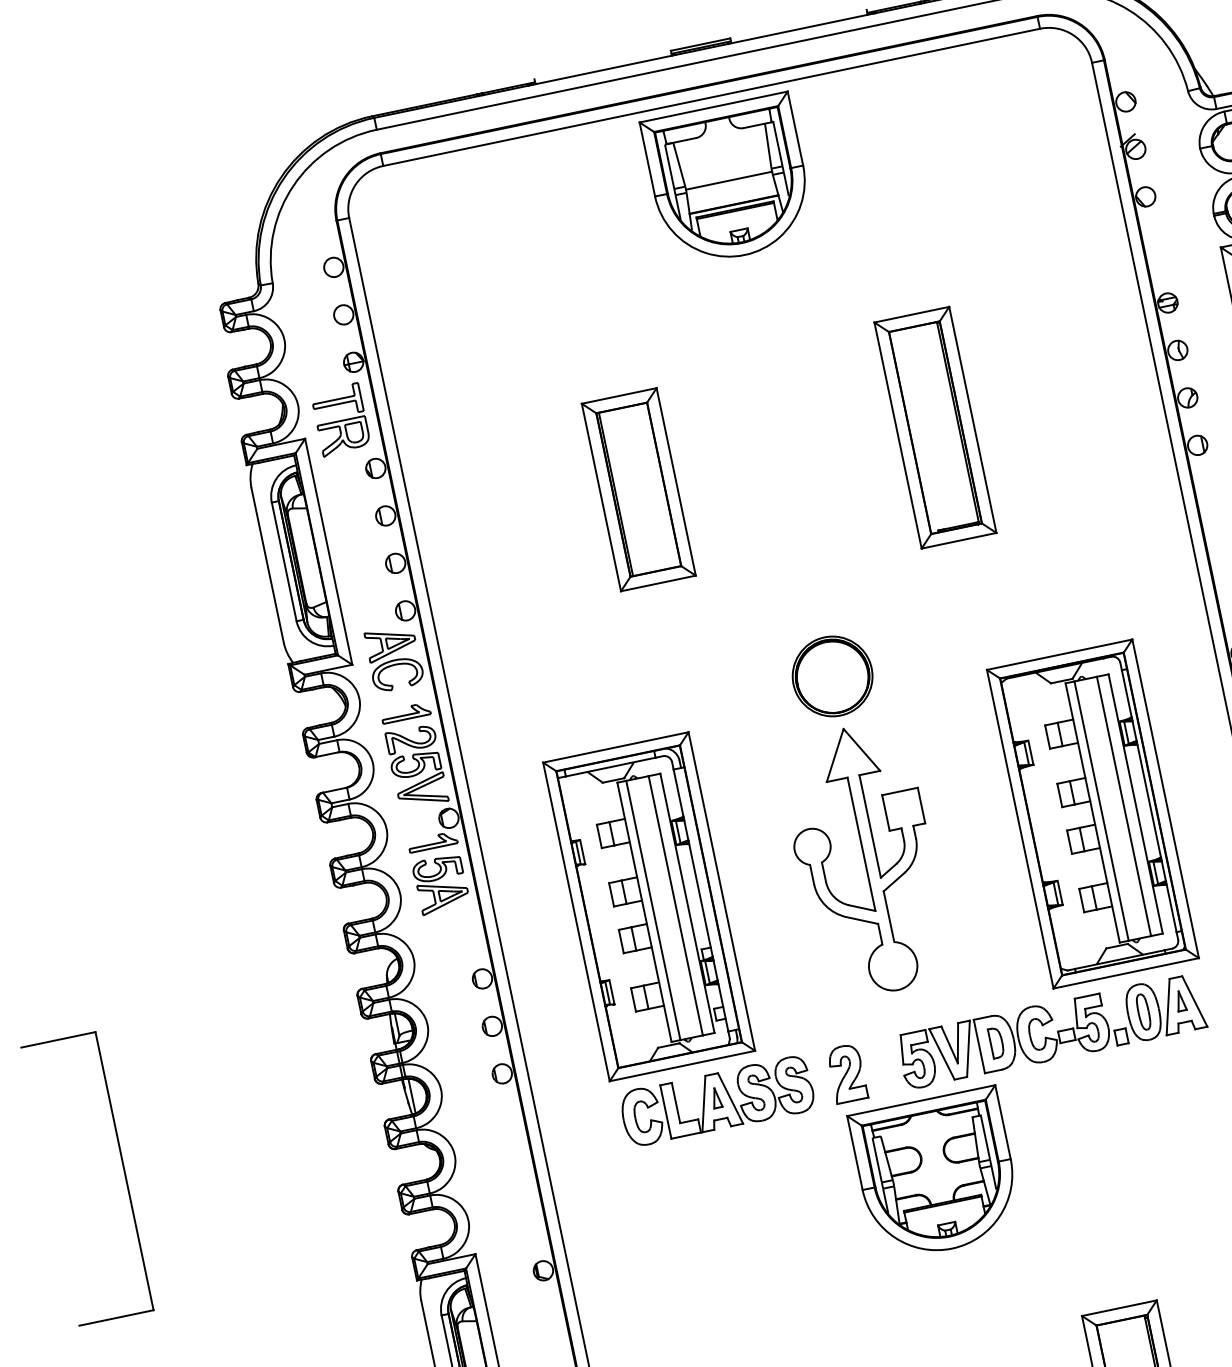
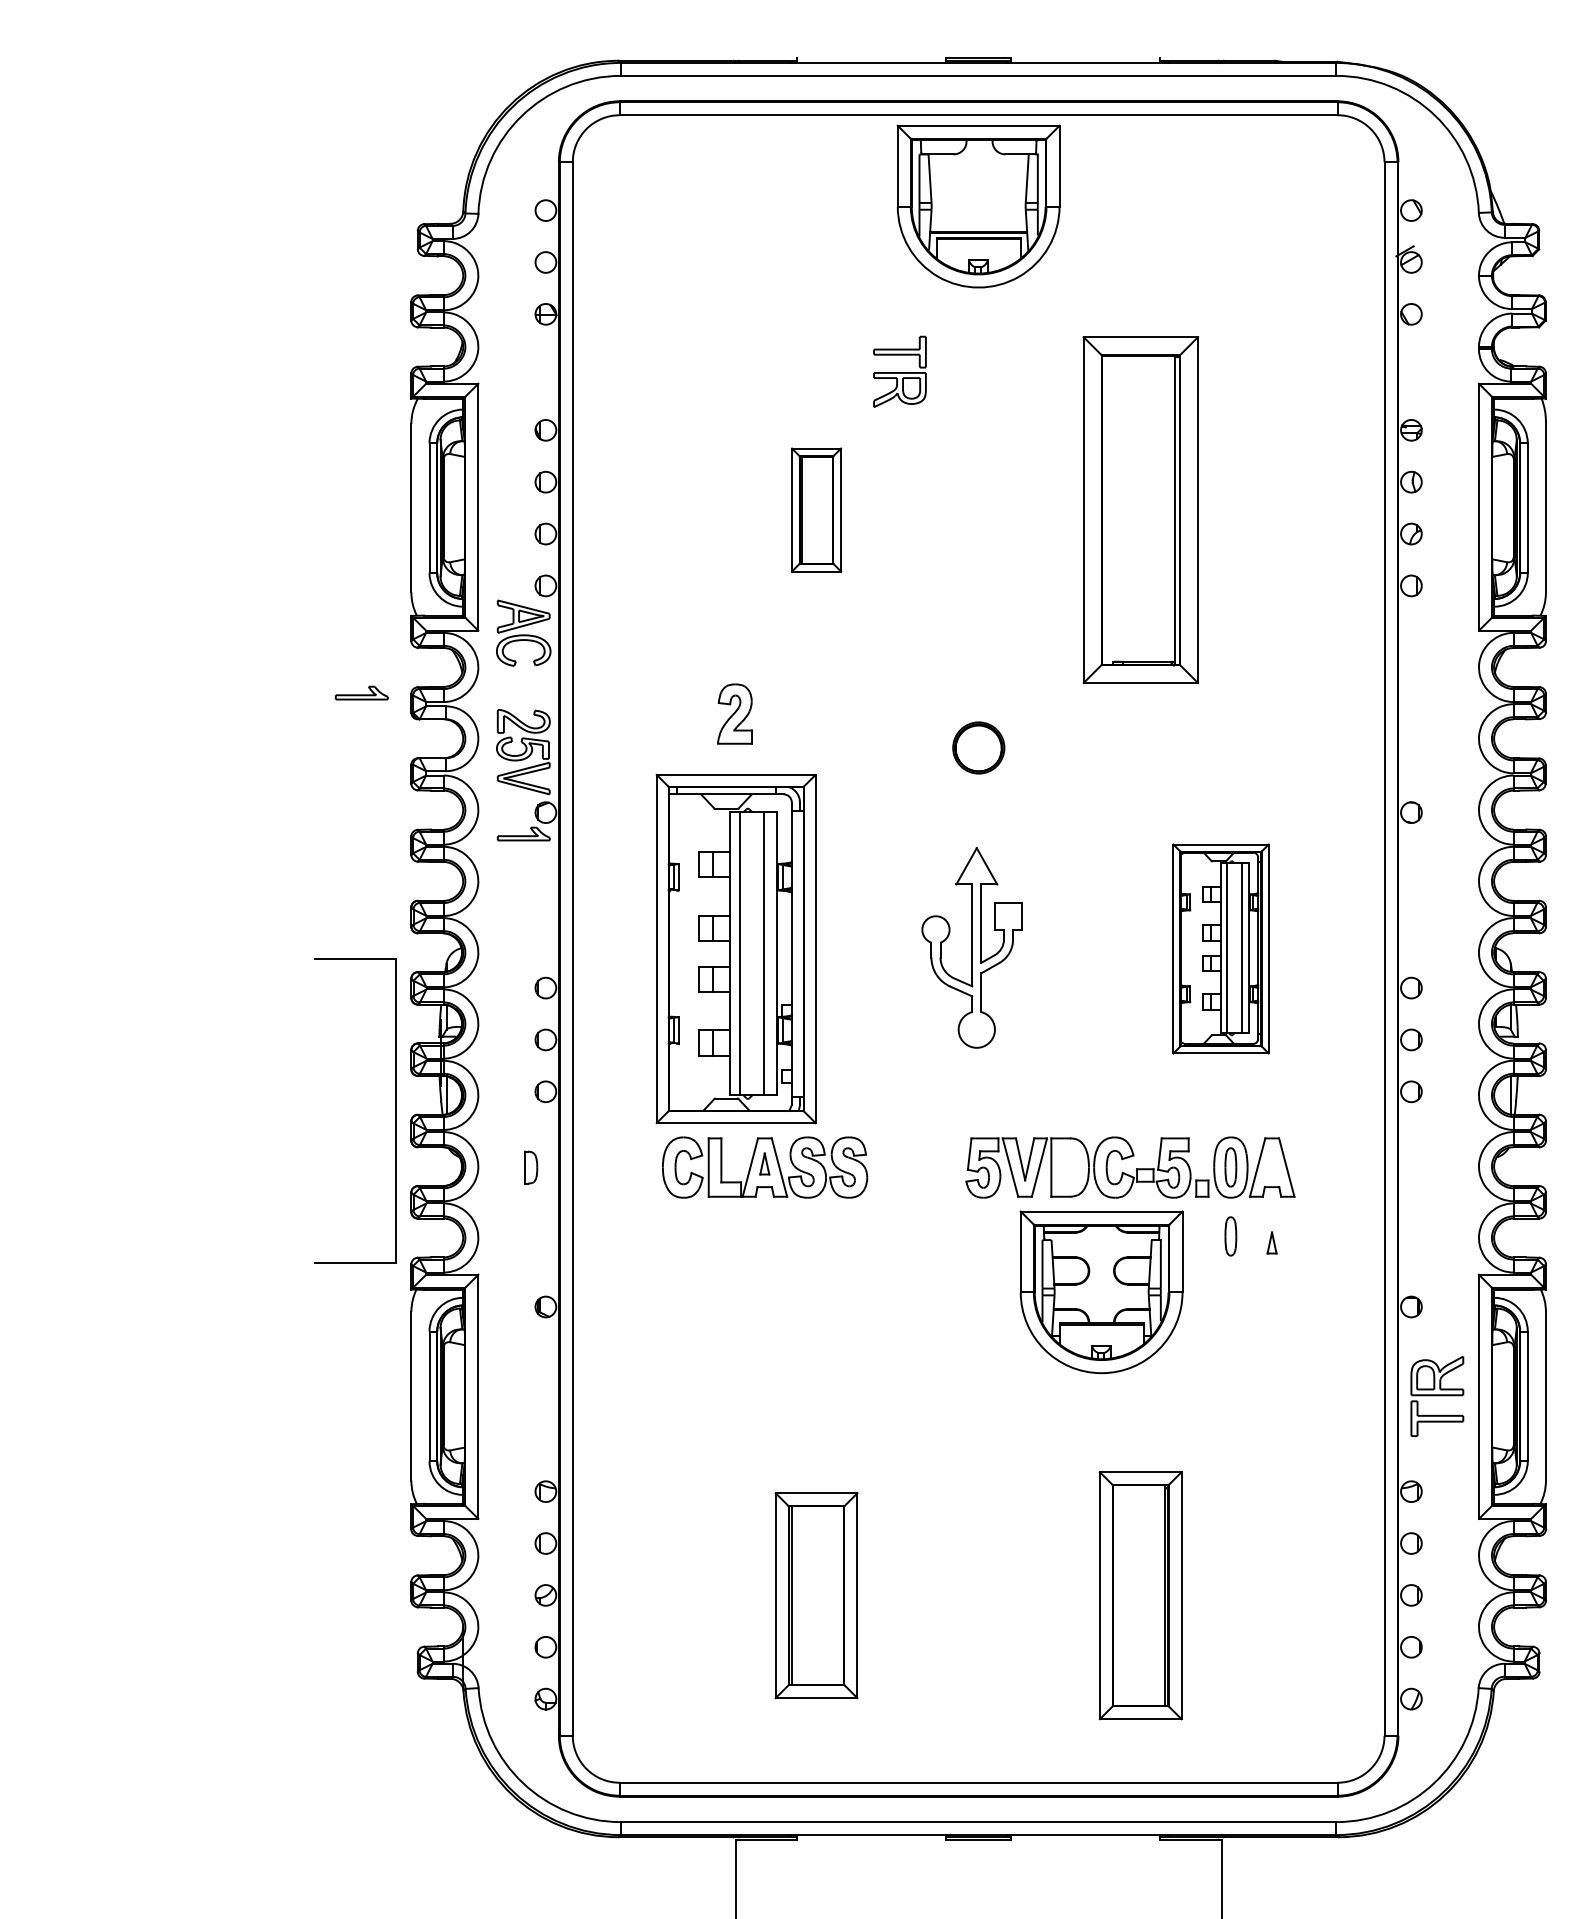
line: (728, 180) -> (978, 206), removed
part: (340, 419) -> (899, 371), moved
part: (935, 427) -> (1140, 509), size x1.4
part: (638, 489) -> (816, 509), size x0.6
part: (832, 676) -> (978, 747), size x0.6
part: (405, 712) -> (361, 692), moved
part: (1092, 813) -> (1220, 948), size x0.6
part: (865, 860) -> (972, 947), size x0.7
part: (441, 883) -> (523, 879), removed
part: (1180, 1000) -> (1271, 1242), moved
part: (996, 1042) -> (531, 1167), moved
part: (846, 1073) -> (734, 713), moved
part: (1156, 1075) -> (1230, 1236), added
part: (123, 1170) -> (395, 1110), moved
part: (936, 1174) -> (1101, 1292), moved

